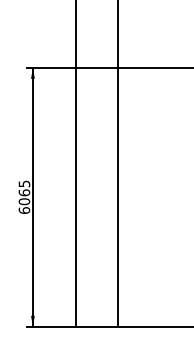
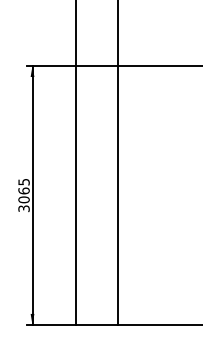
text: (23, 210) -> (23, 208), 6065 -> 3065

